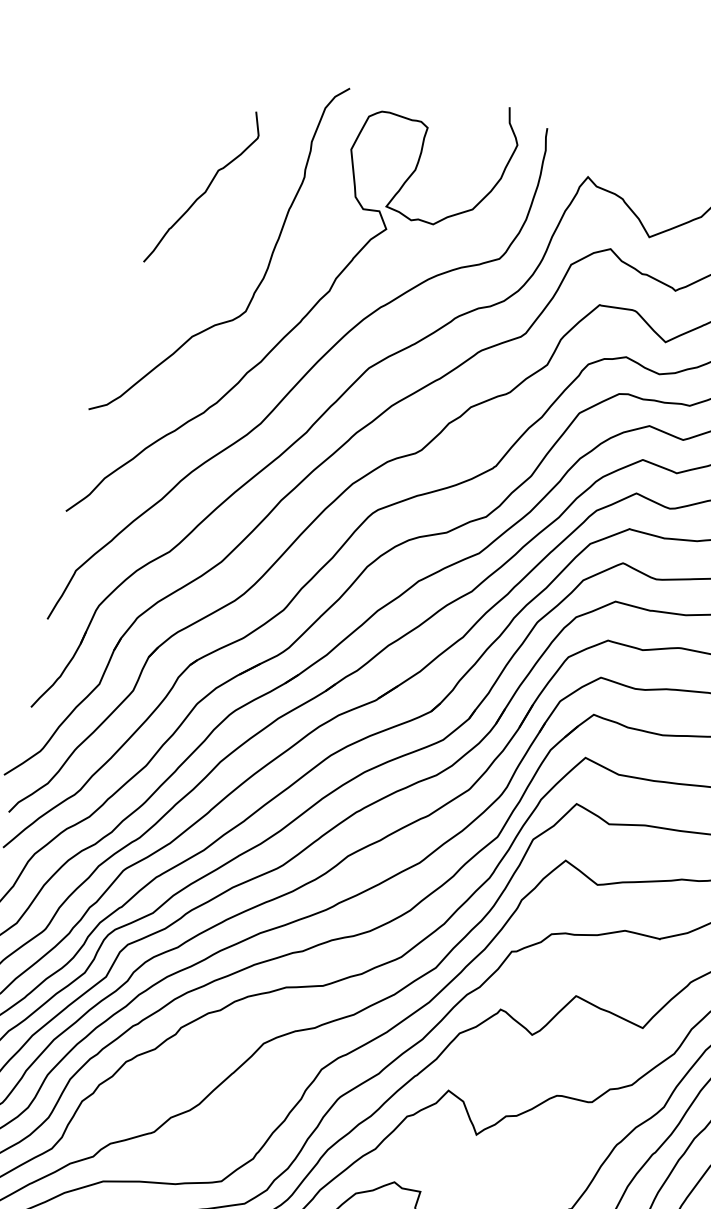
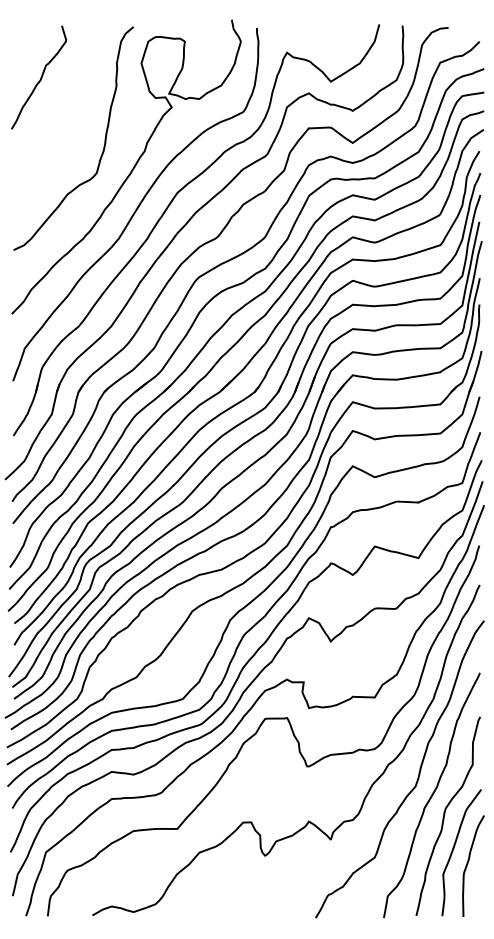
curve: (205, 188) -> (40, 77), moved

